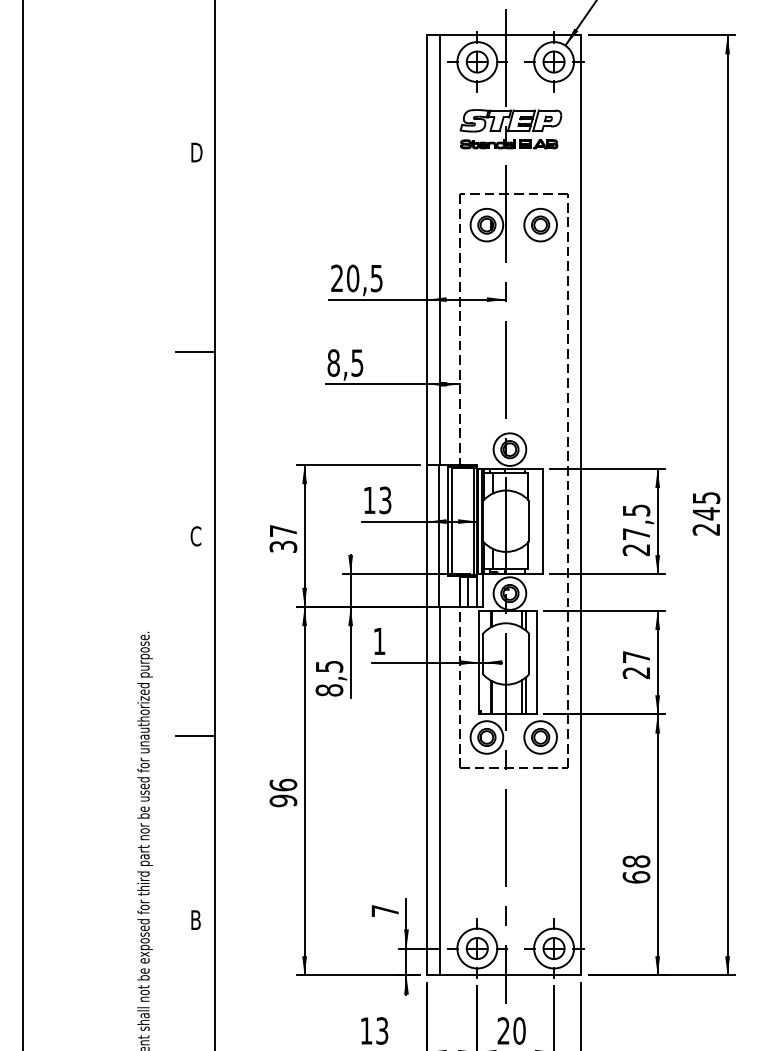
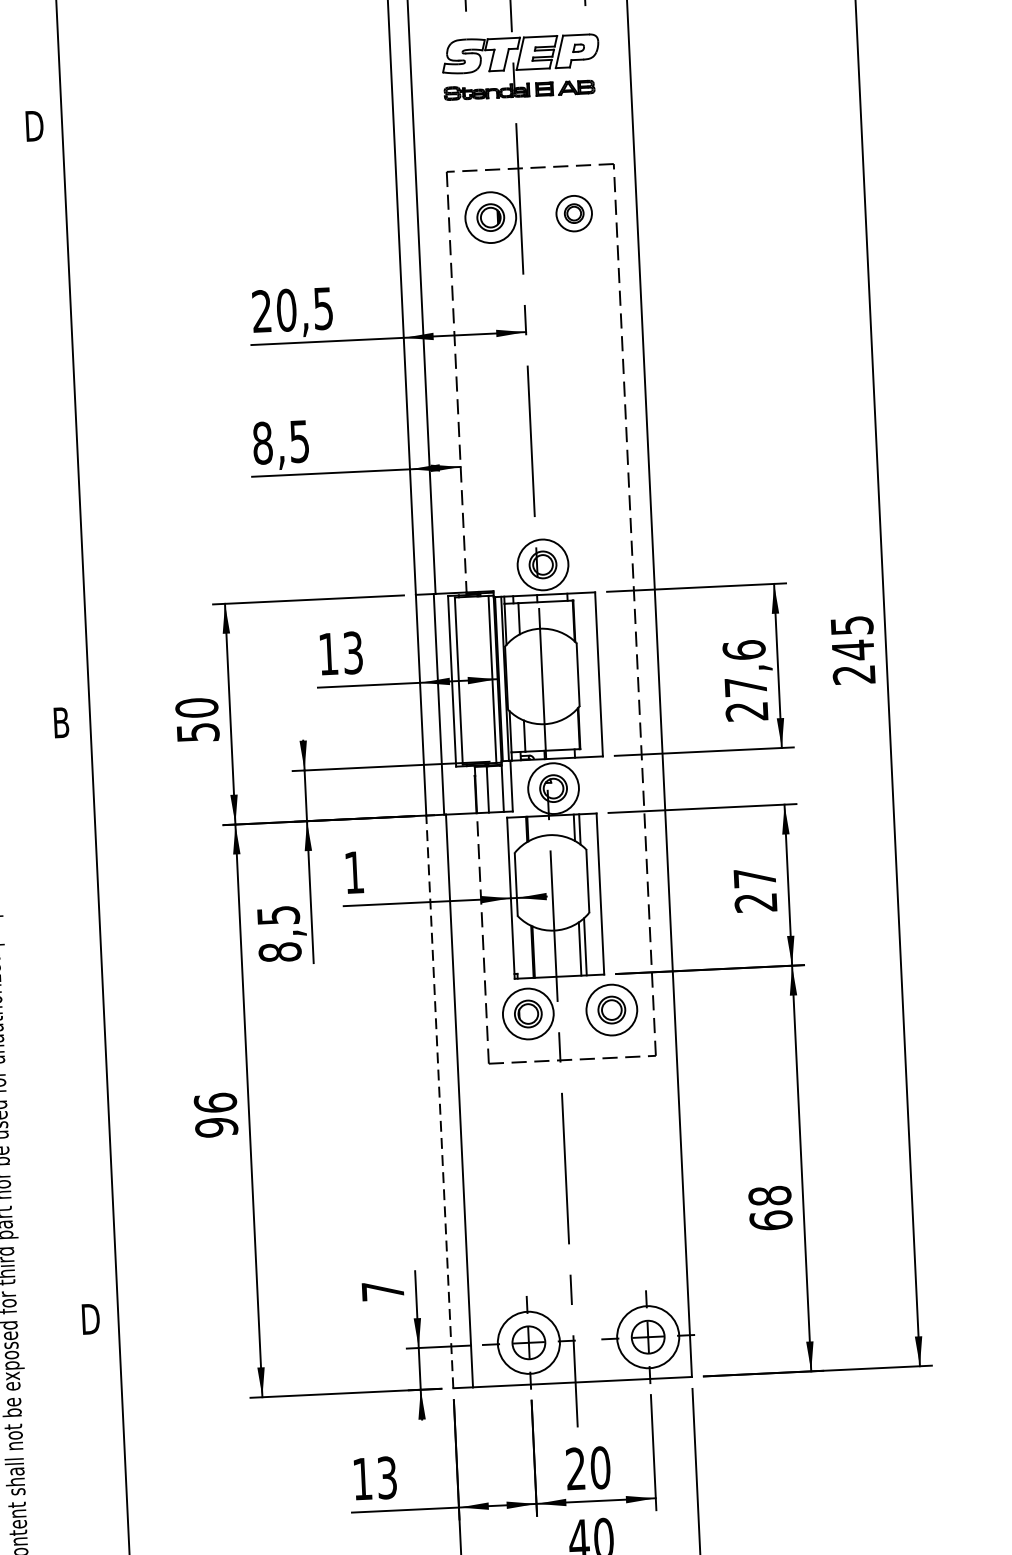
part: (540, 224) -> (574, 212), size x0.7
line: (195, 352) -> (47, 436), removed
text: (636, 510) -> (744, 650), 27,5 -> 27,6
text: (195, 536) -> (60, 722), C -> B
text: (283, 538) -> (197, 719), 37 -> 50
line: (195, 736) -> (75, 1033), removed
line: (427, 790) -> (439, 1100), solid -> dashed
text: (197, 919) -> (91, 1318), B -> D

